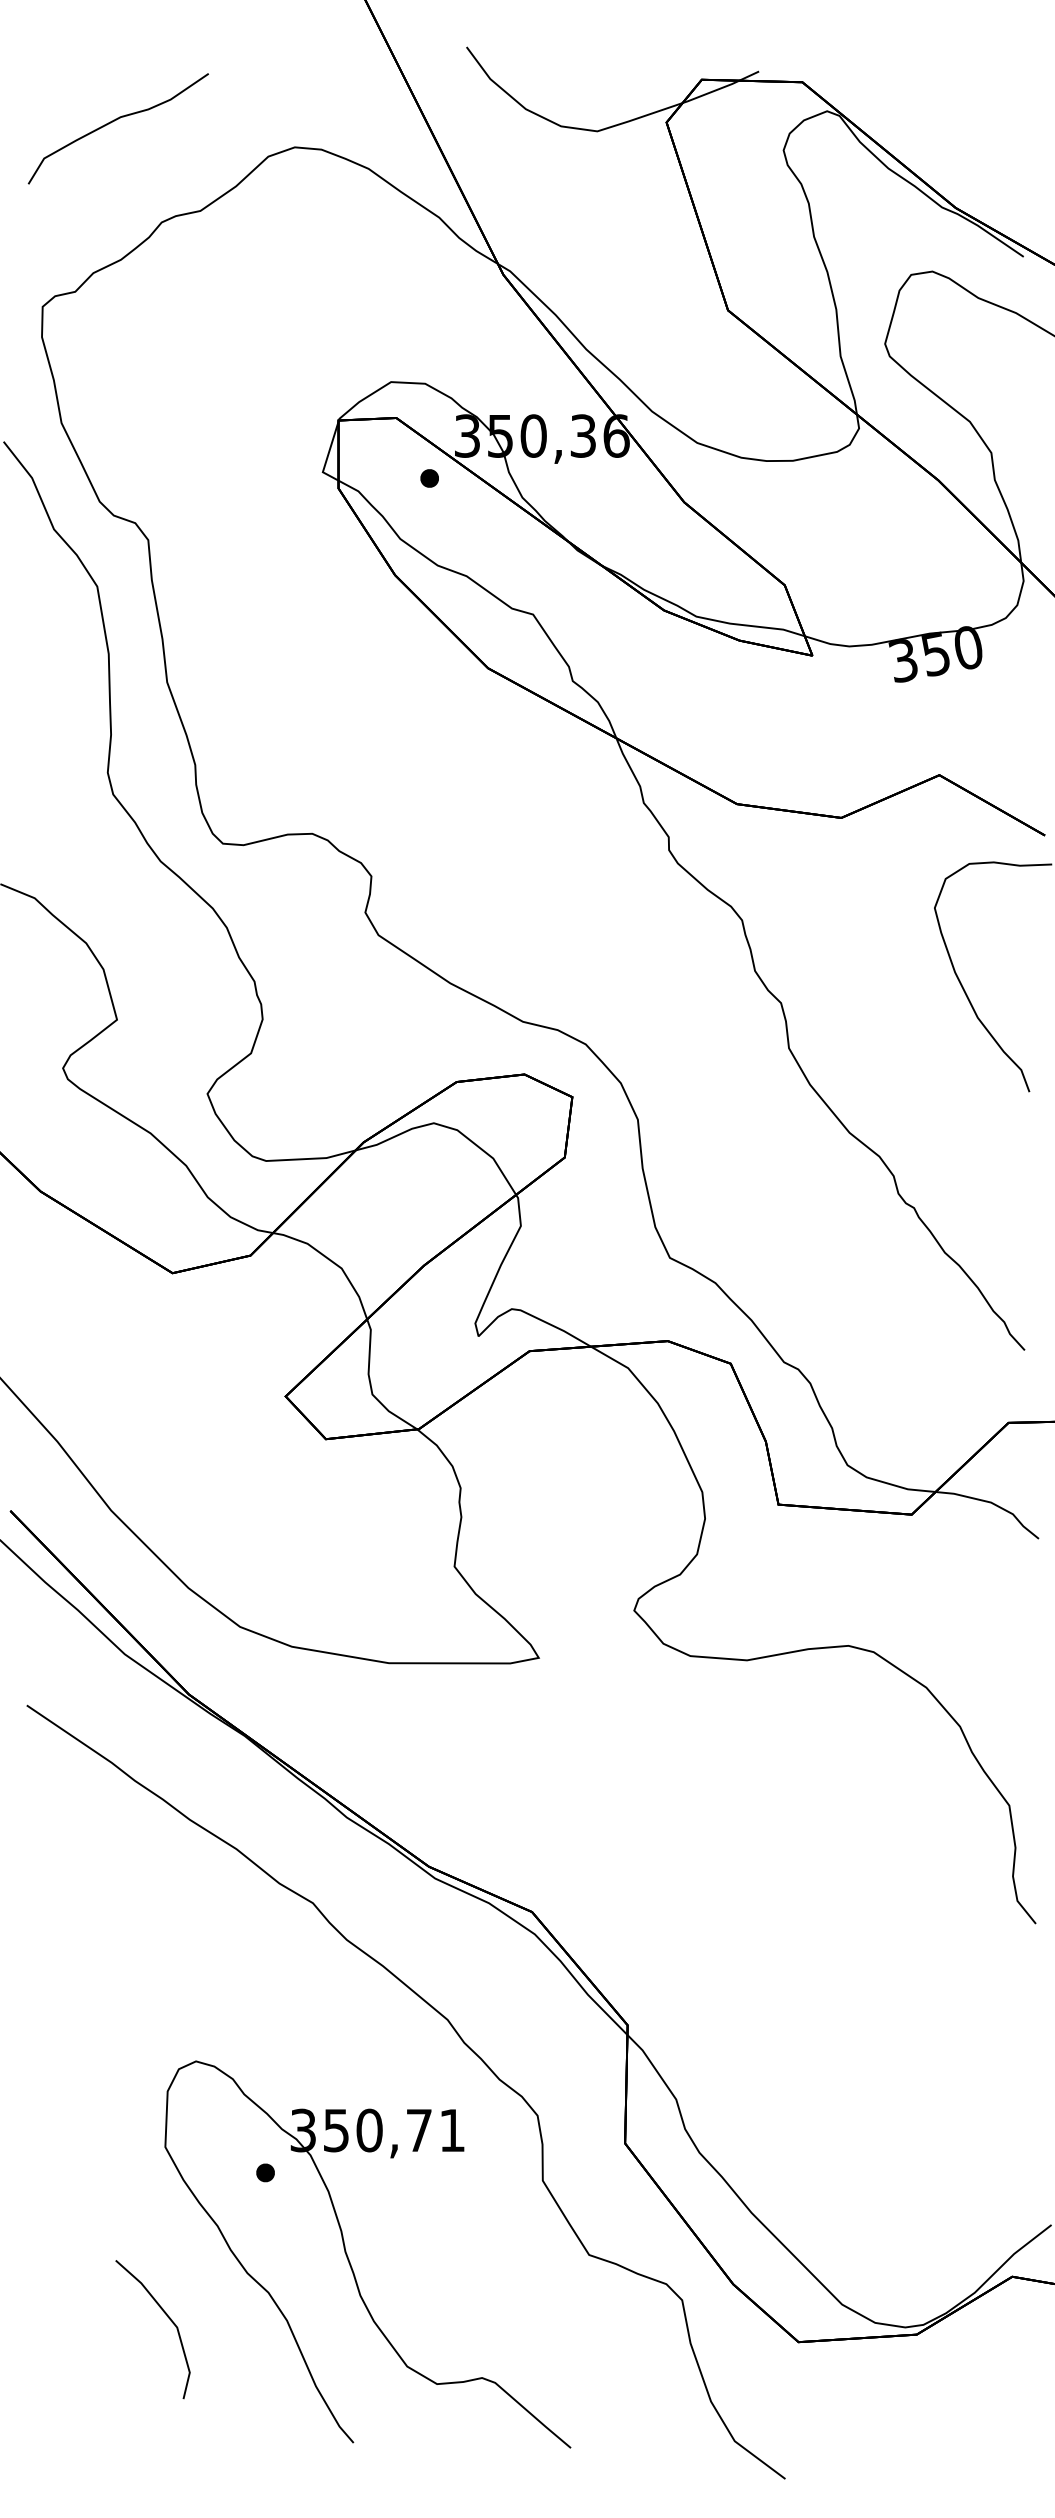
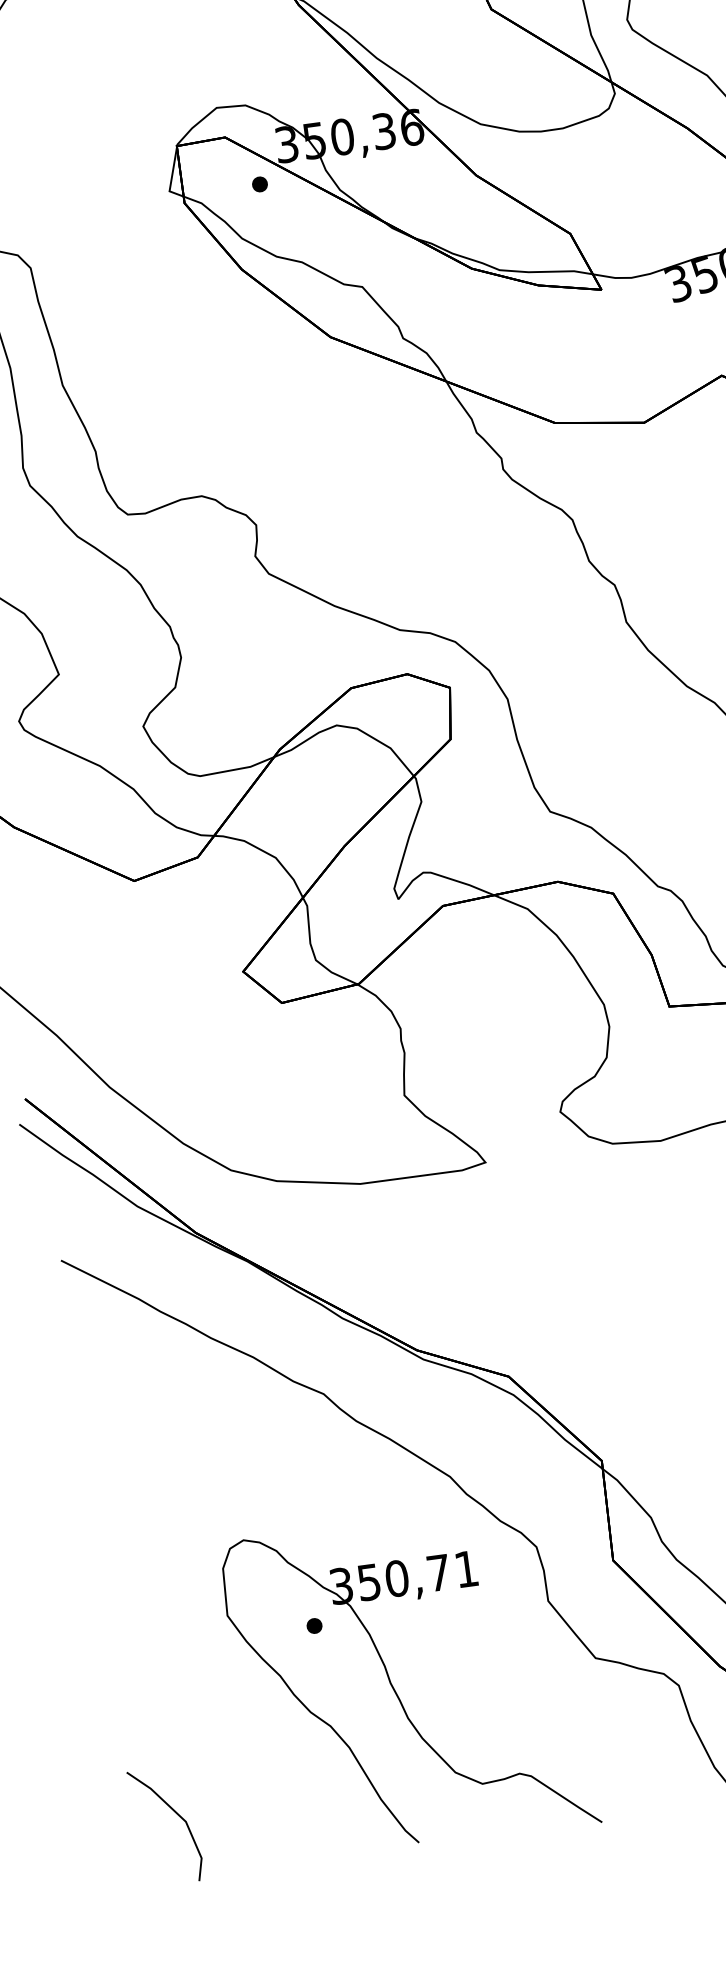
line: (167, 2317) -> (176, 1814), moved

